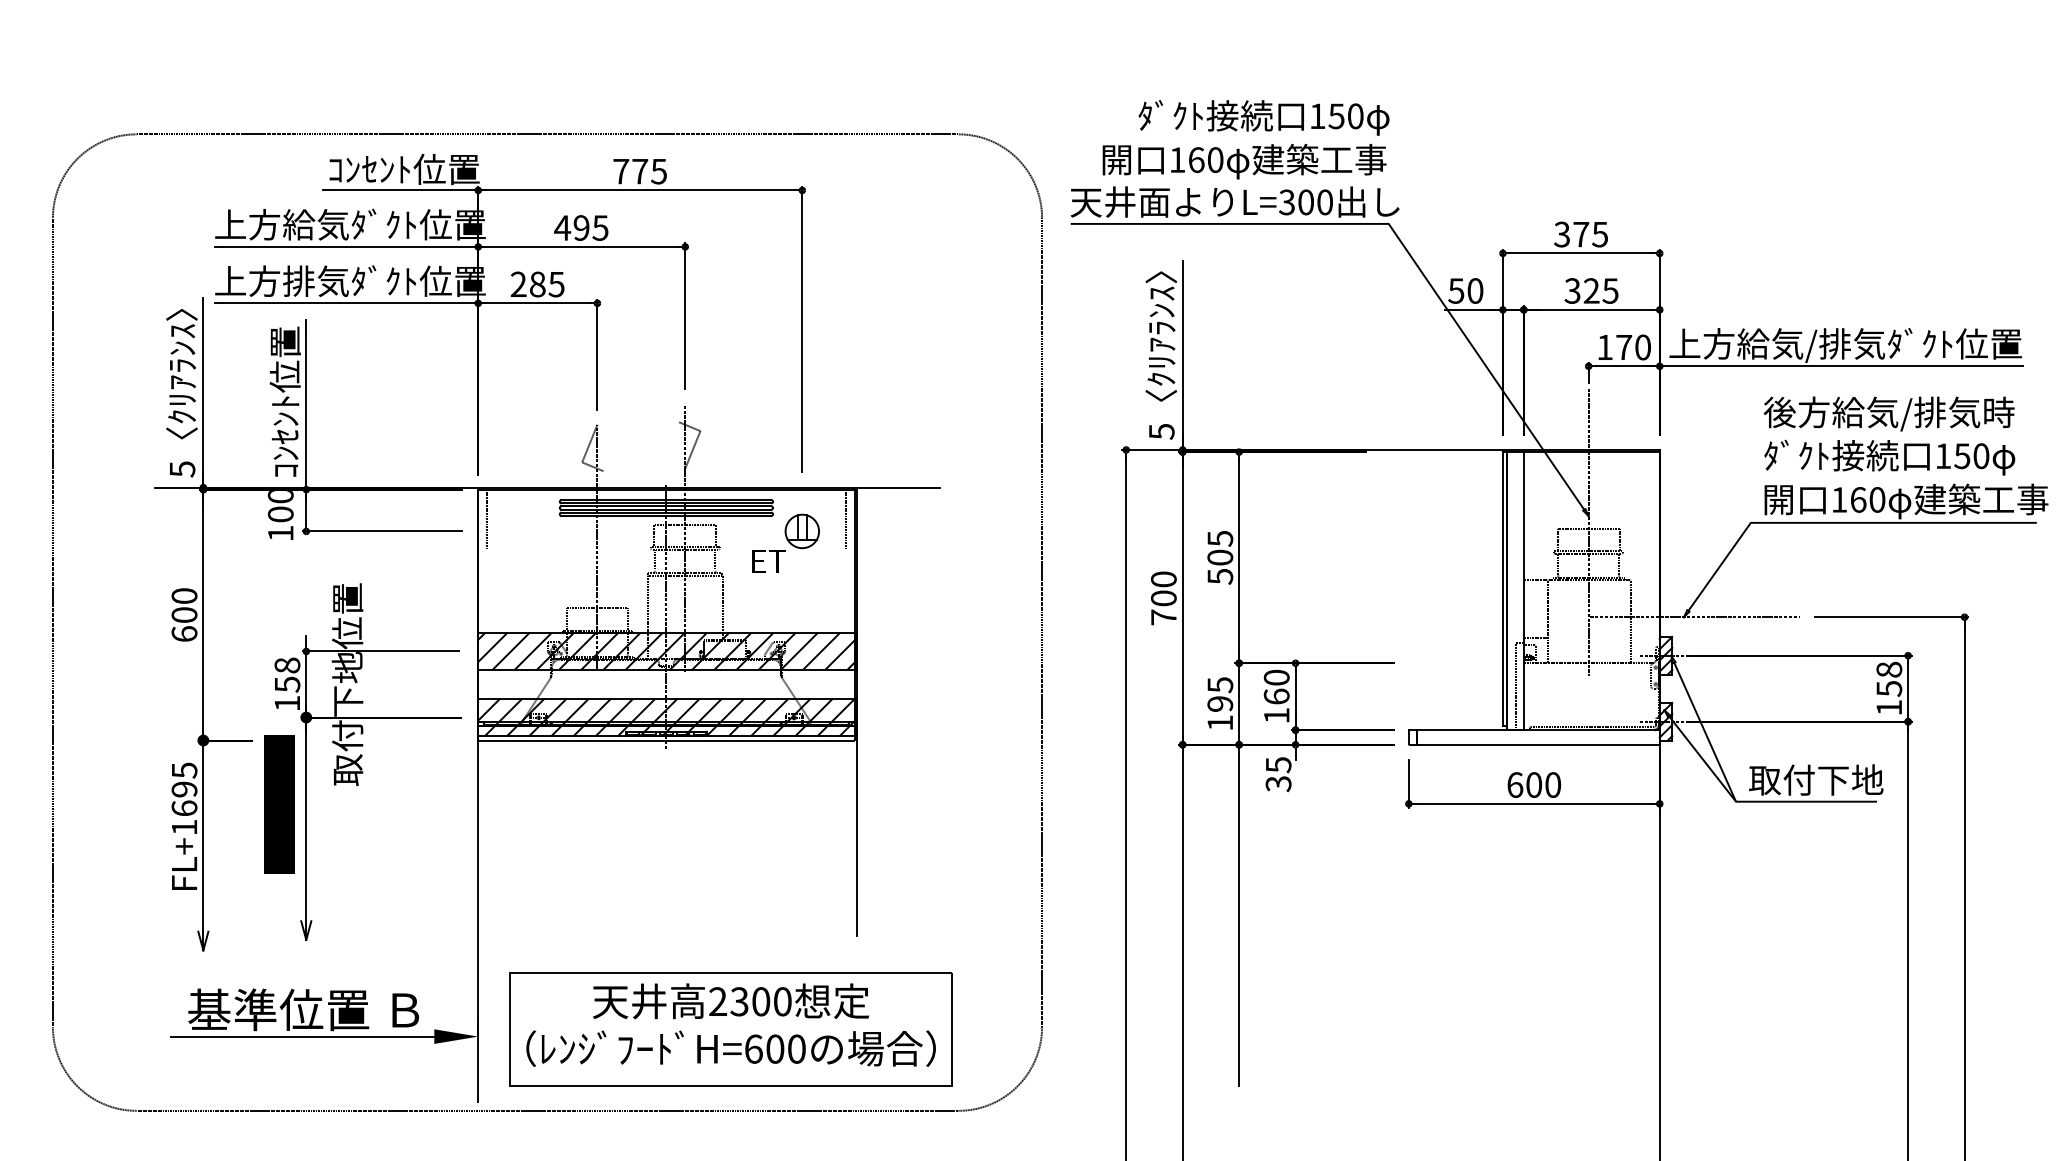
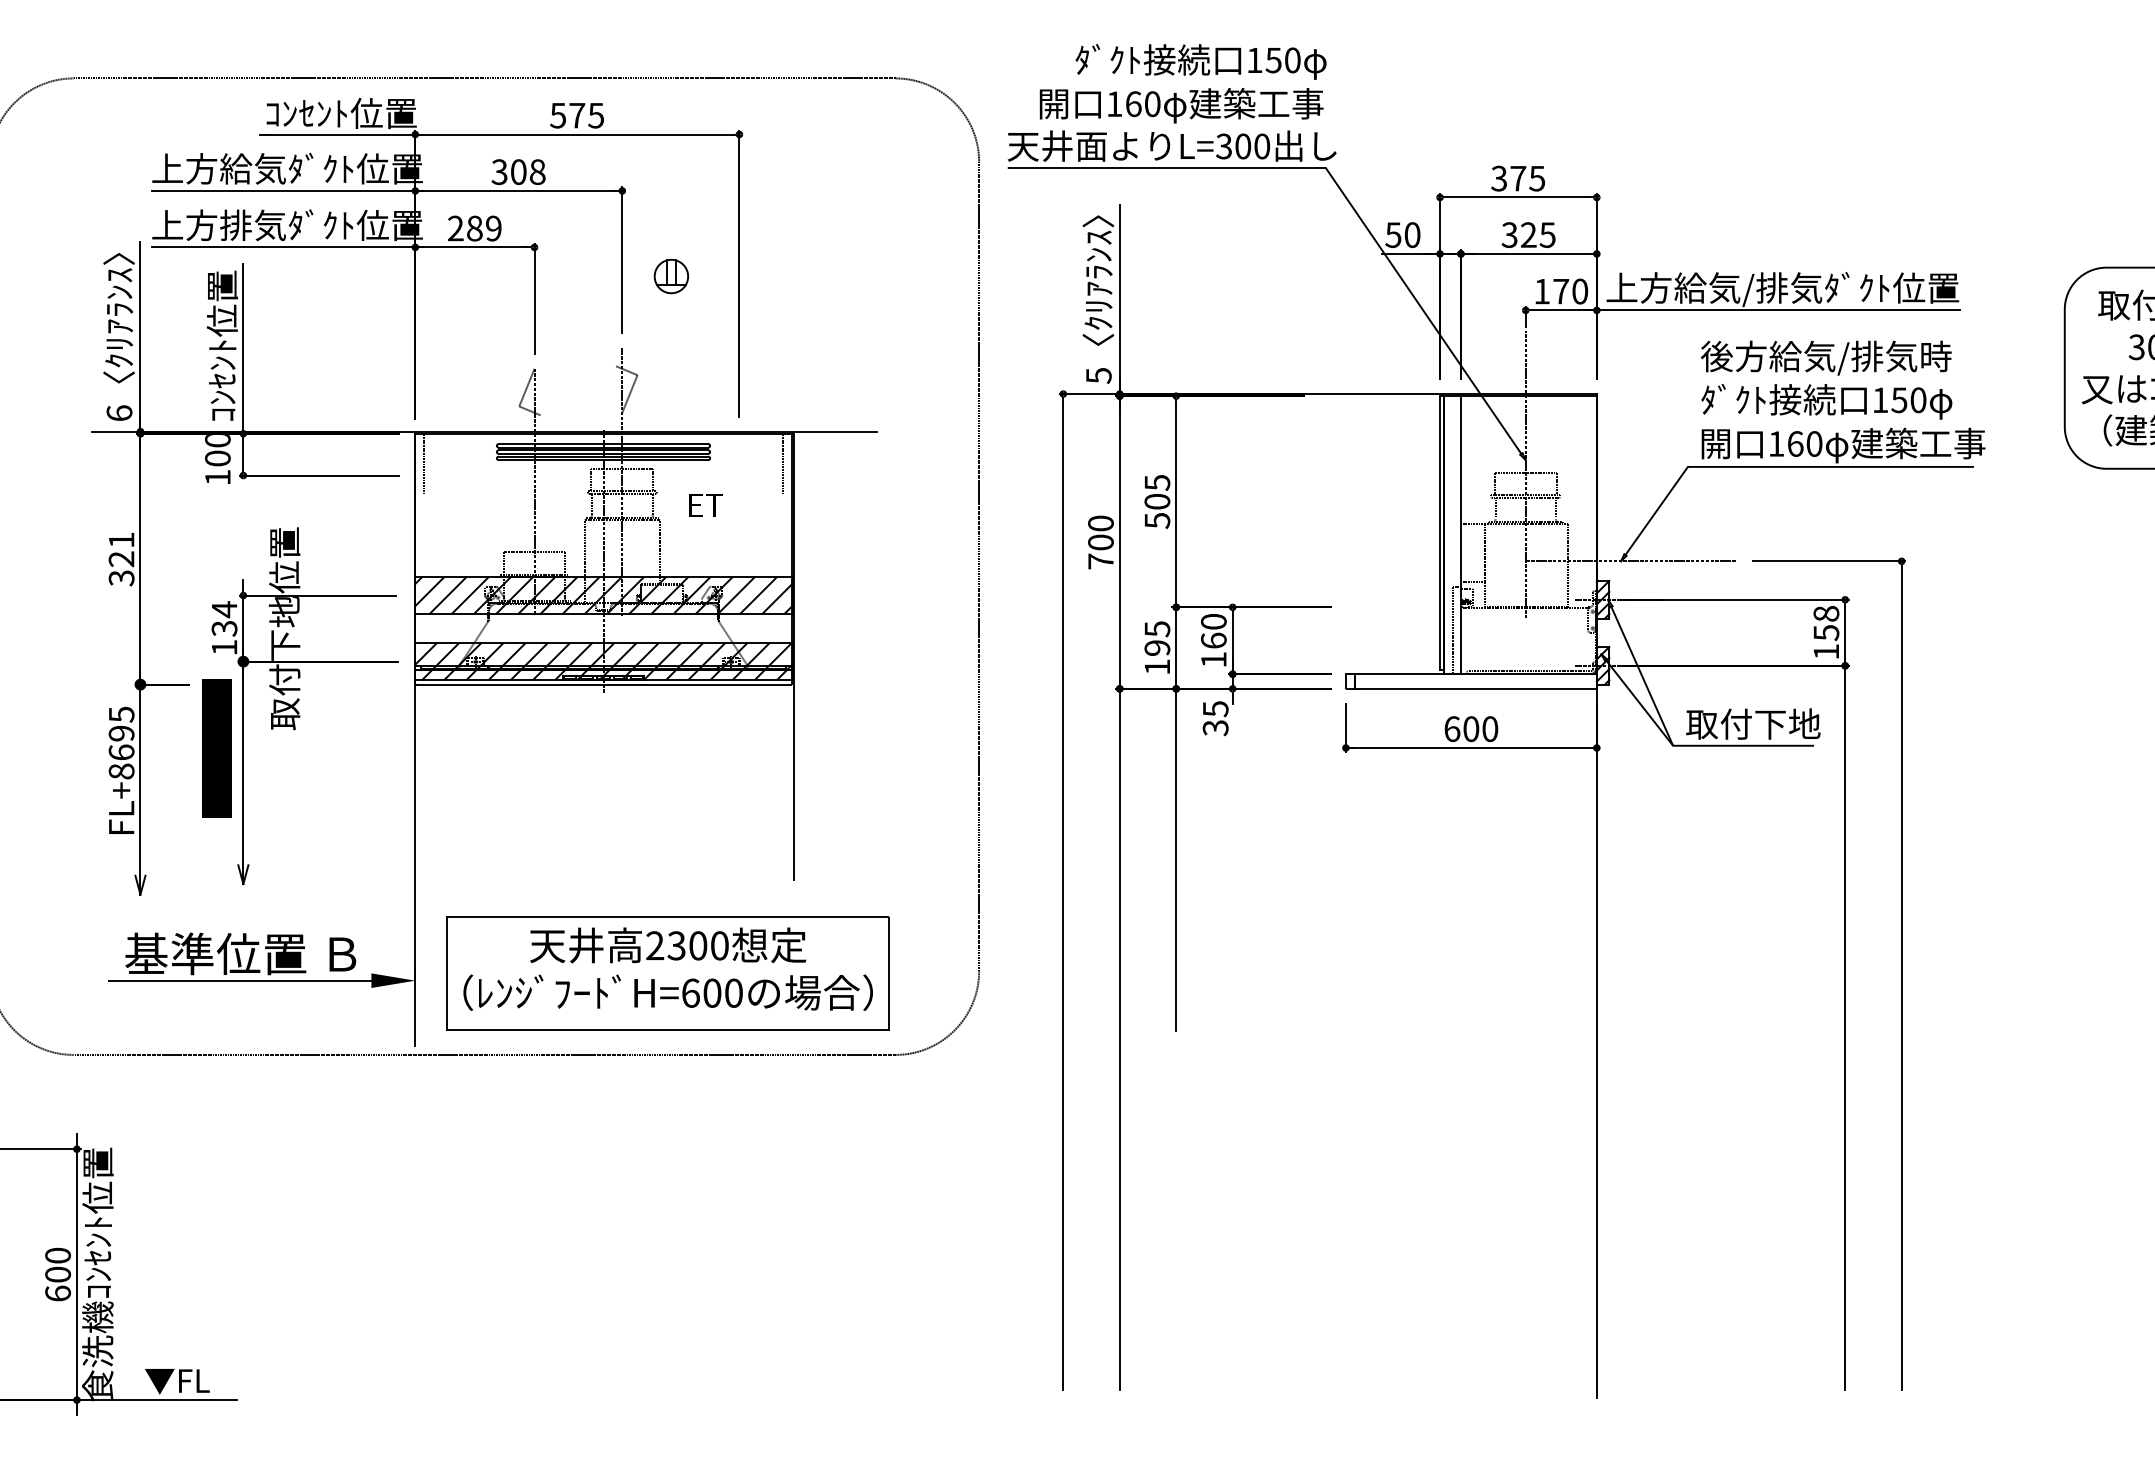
text: (621, 171) -> (558, 115), 775 -> 575
text: (581, 228) -> (518, 172), 495 -> 308
text: (556, 284) -> (493, 228), 285 -> 289
text: (182, 469) -> (119, 413), 5 -> 6
part: (801, 531) -> (670, 276), moved
text: (184, 615) -> (121, 559), 600 -> 321
text: (287, 674) -> (224, 618), 158 -> 134
text: (184, 827) -> (121, 771), FL+1695 -> FL+8695

